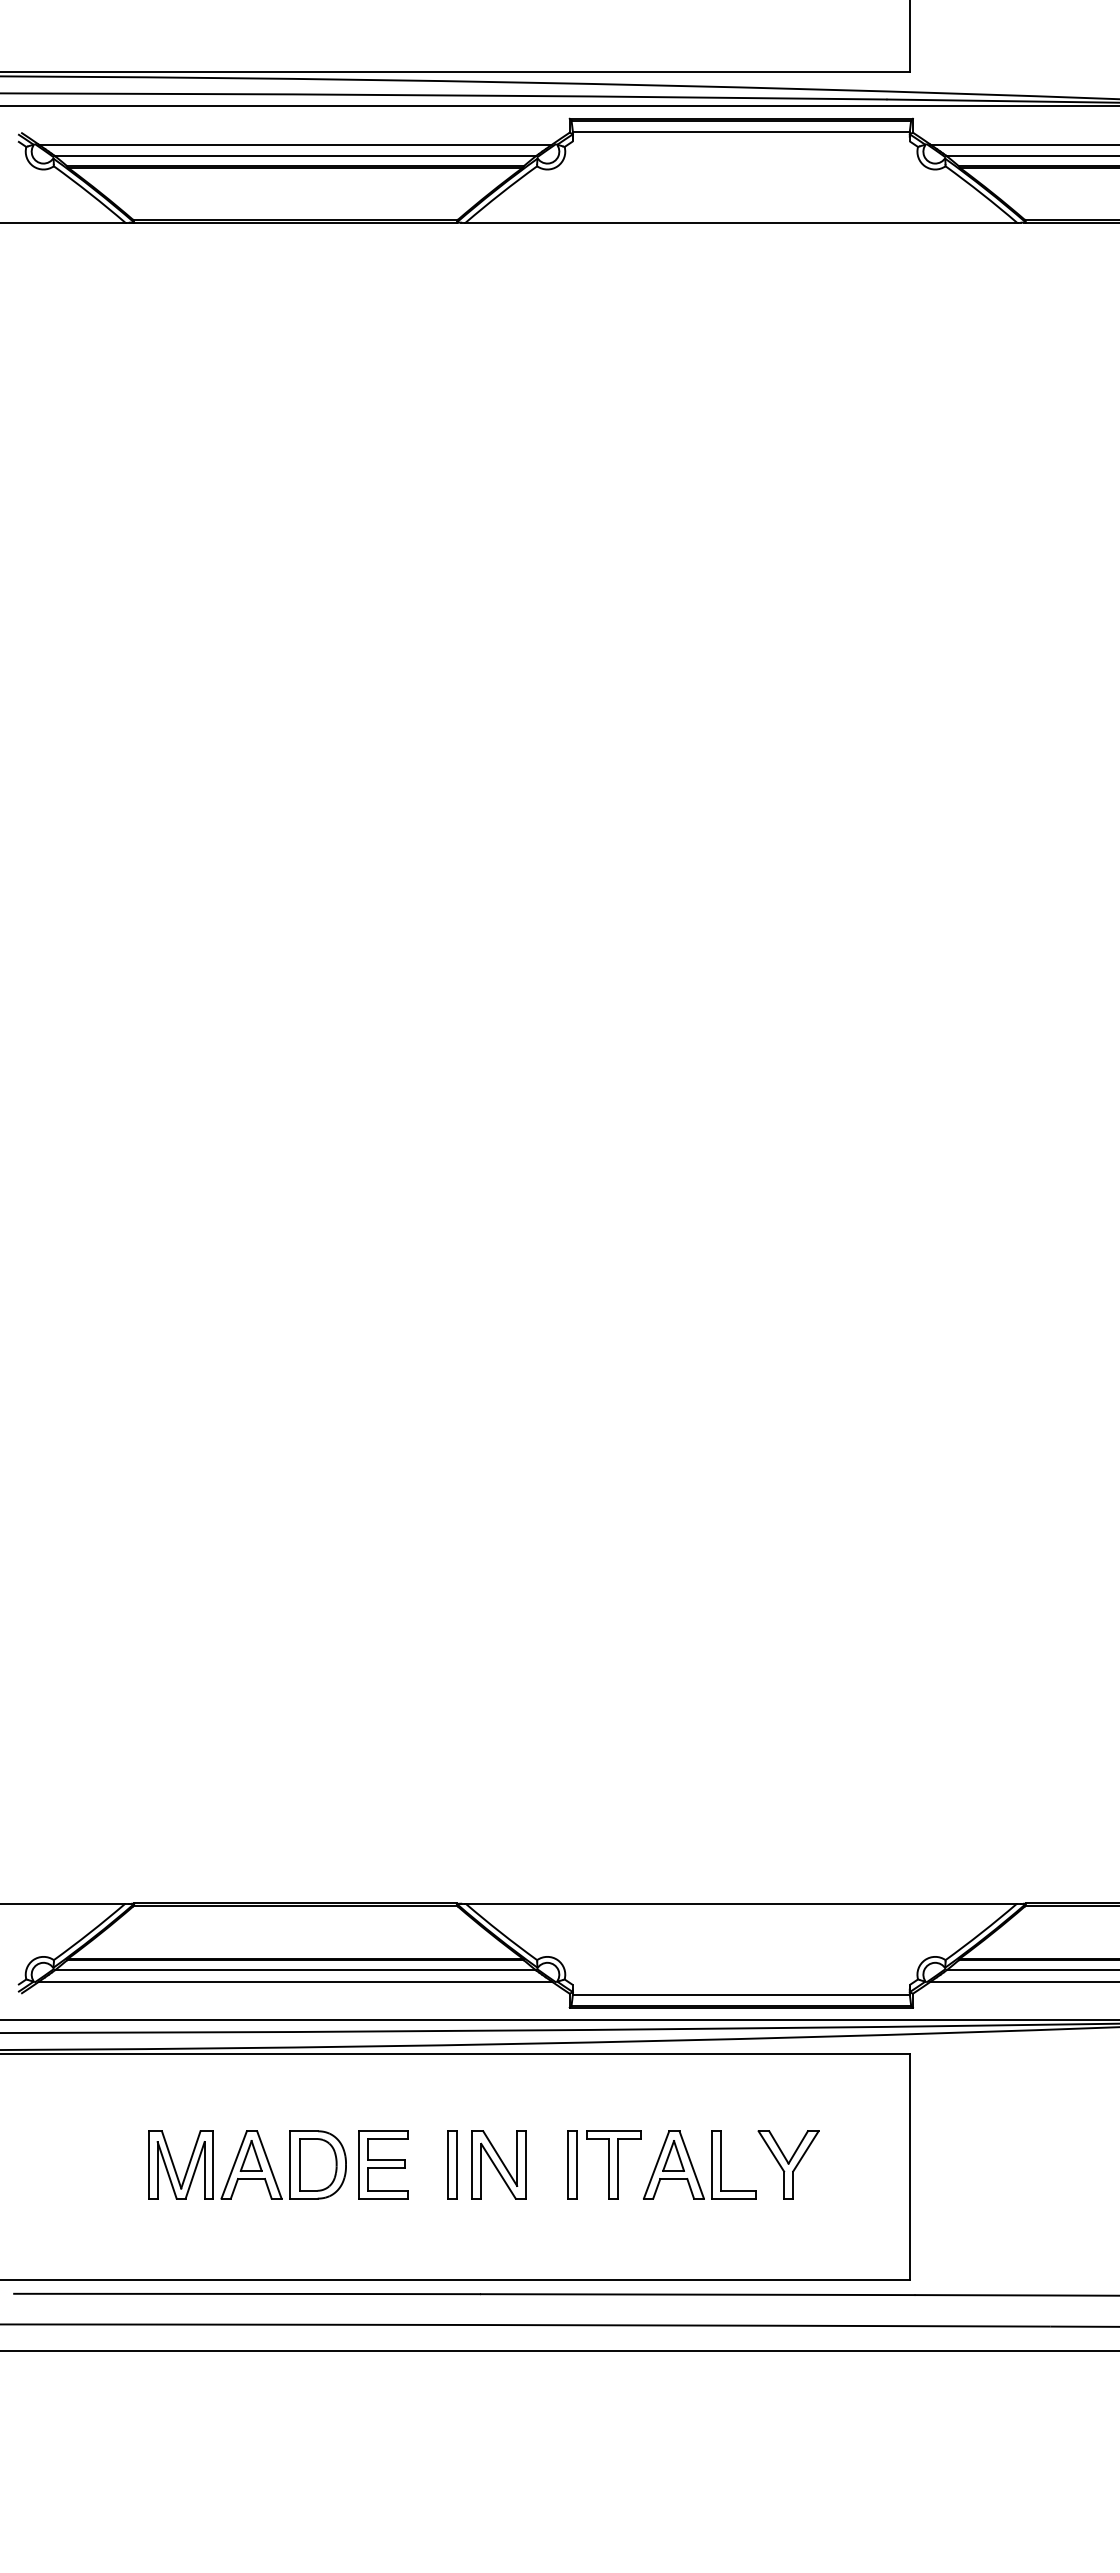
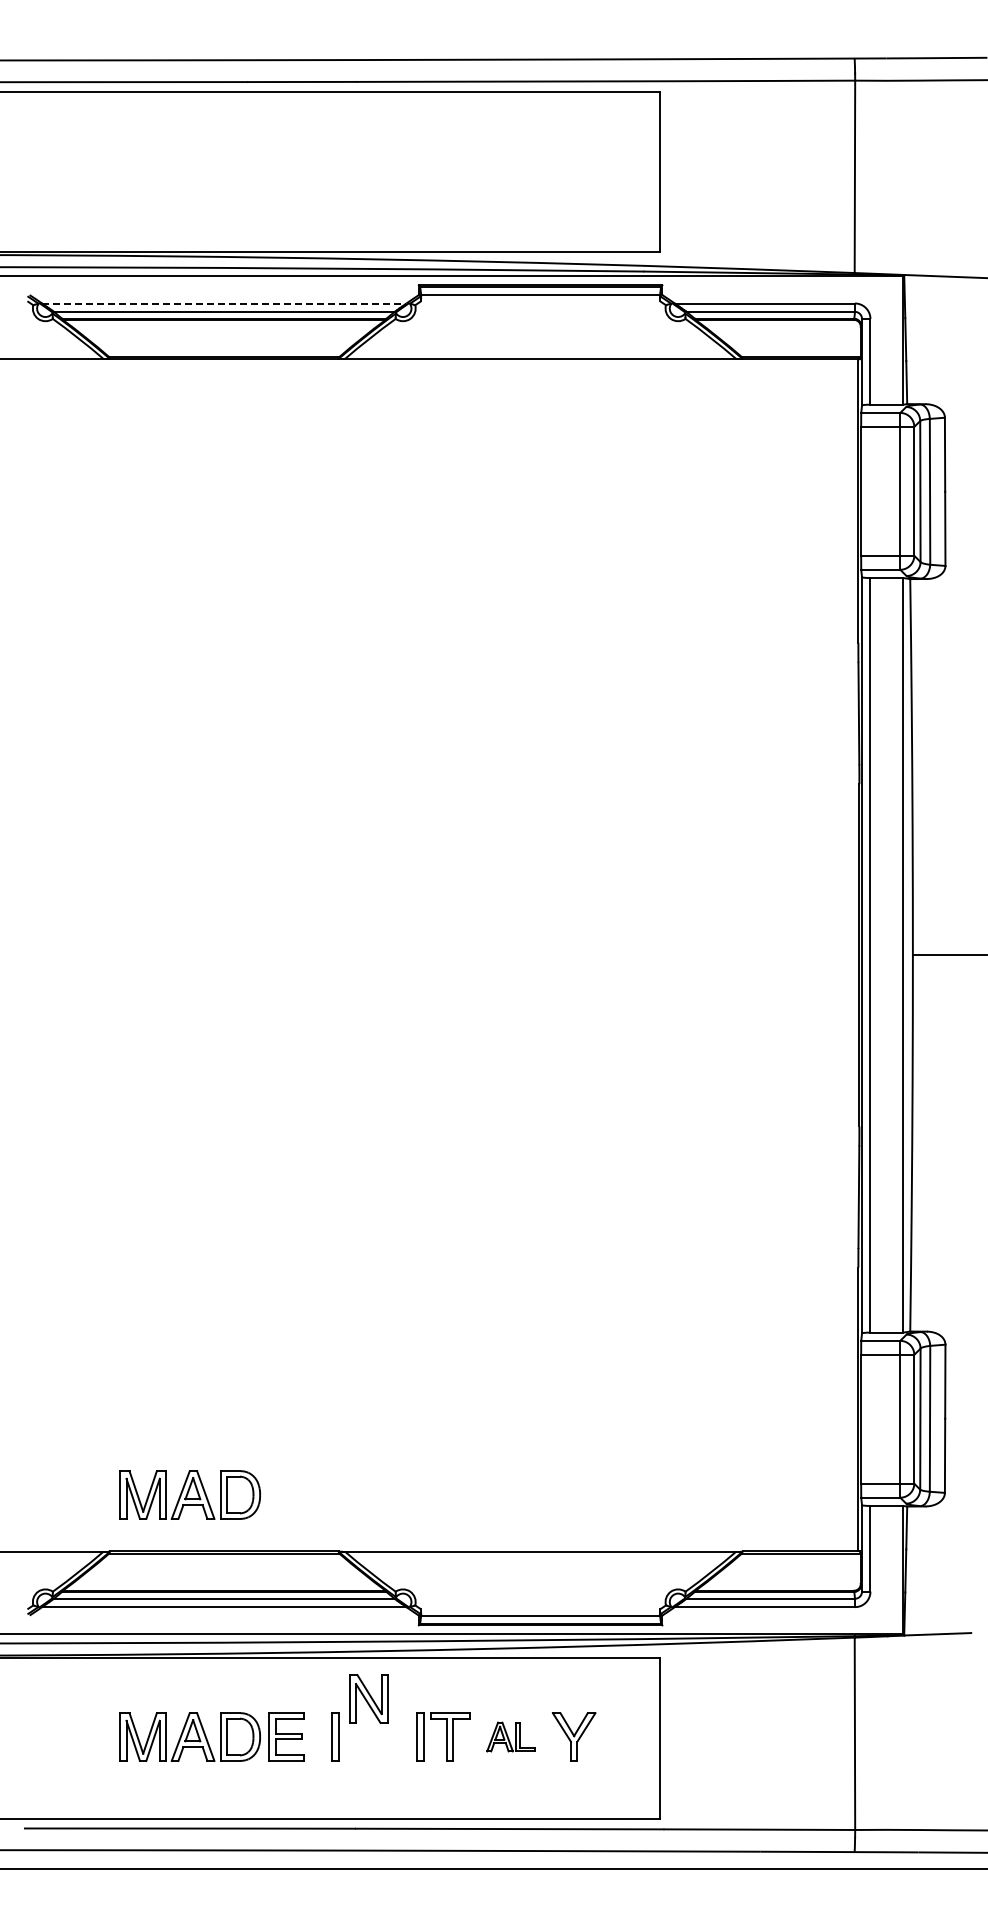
line: (295, 144) -> (224, 303), solid -> dashed
part: (246, 1823) -> (189, 1494), added
part: (498, 2164) -> (368, 1698), moved
part: (698, 2164) -> (510, 1736), size x0.6

